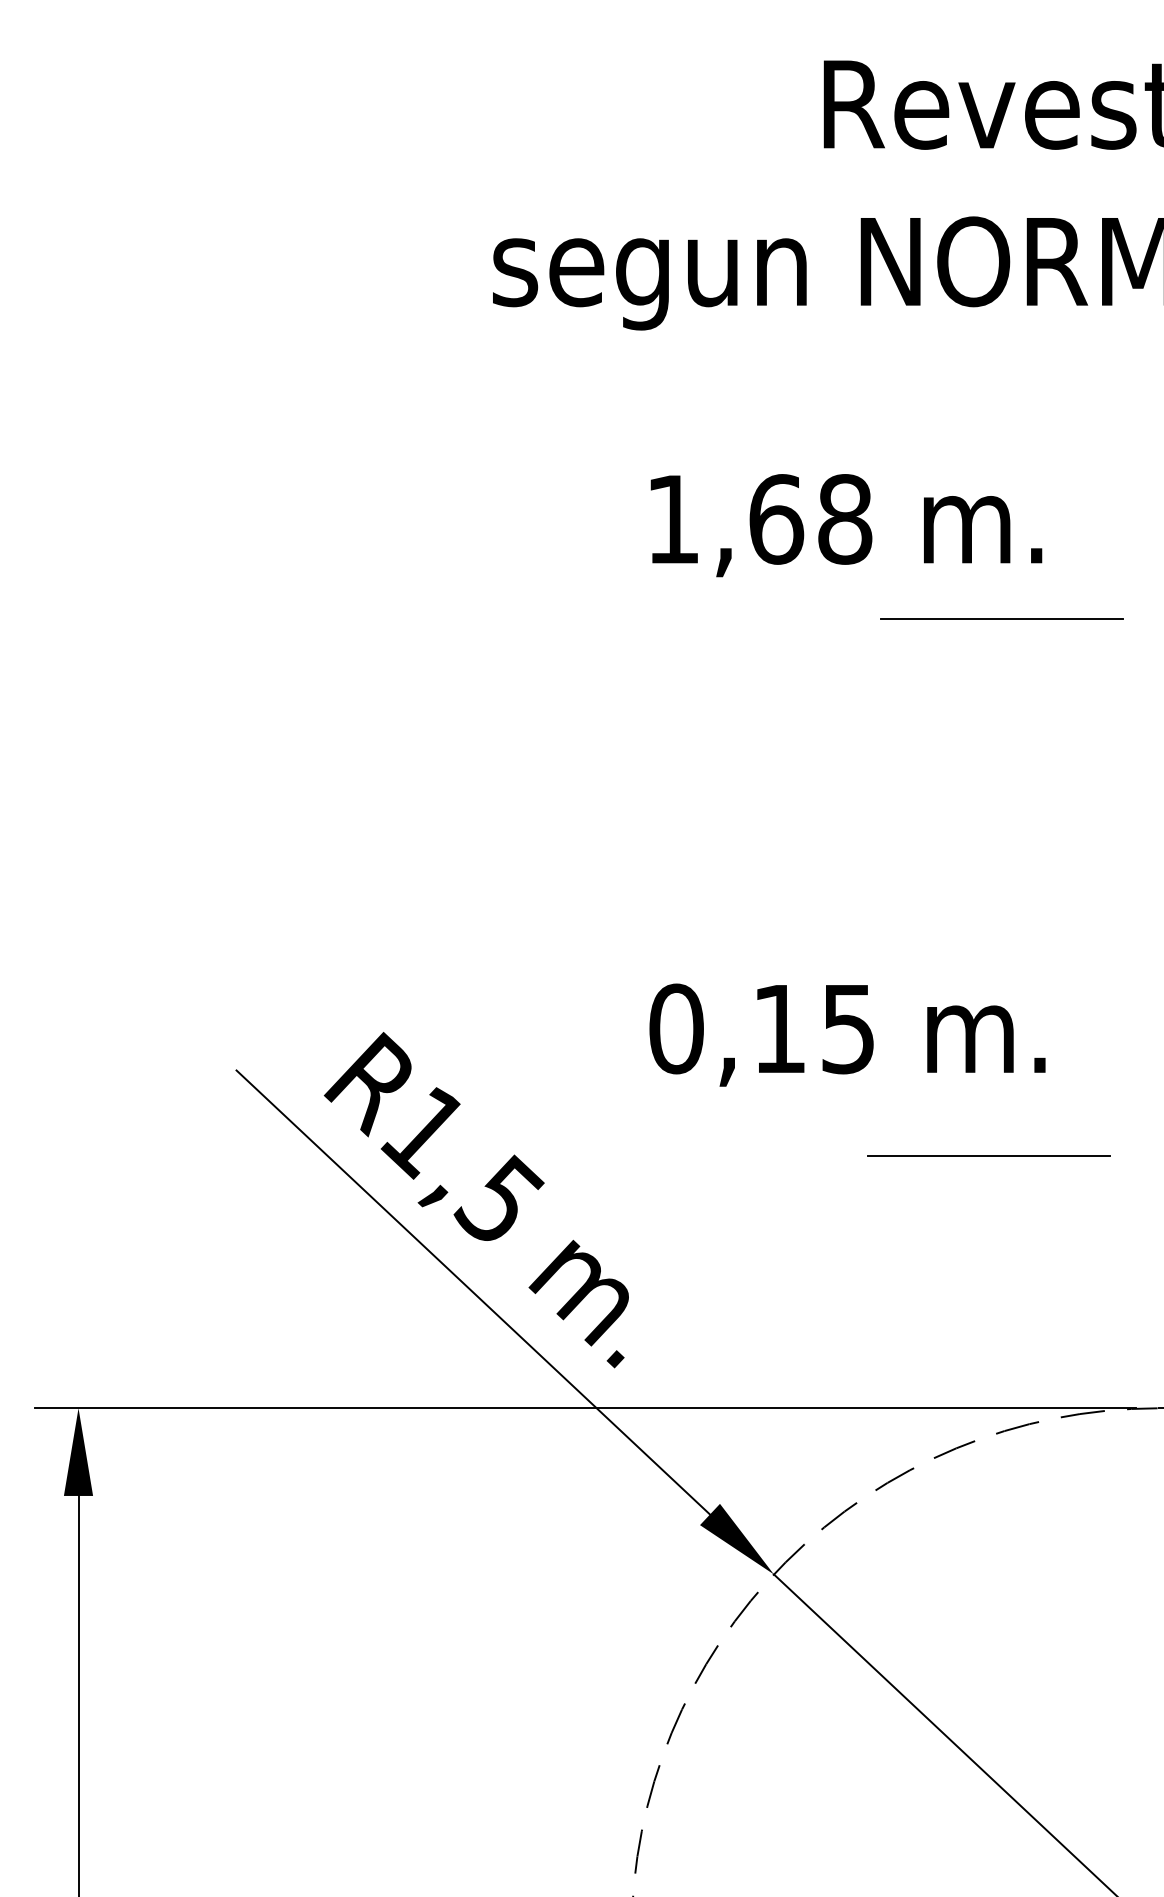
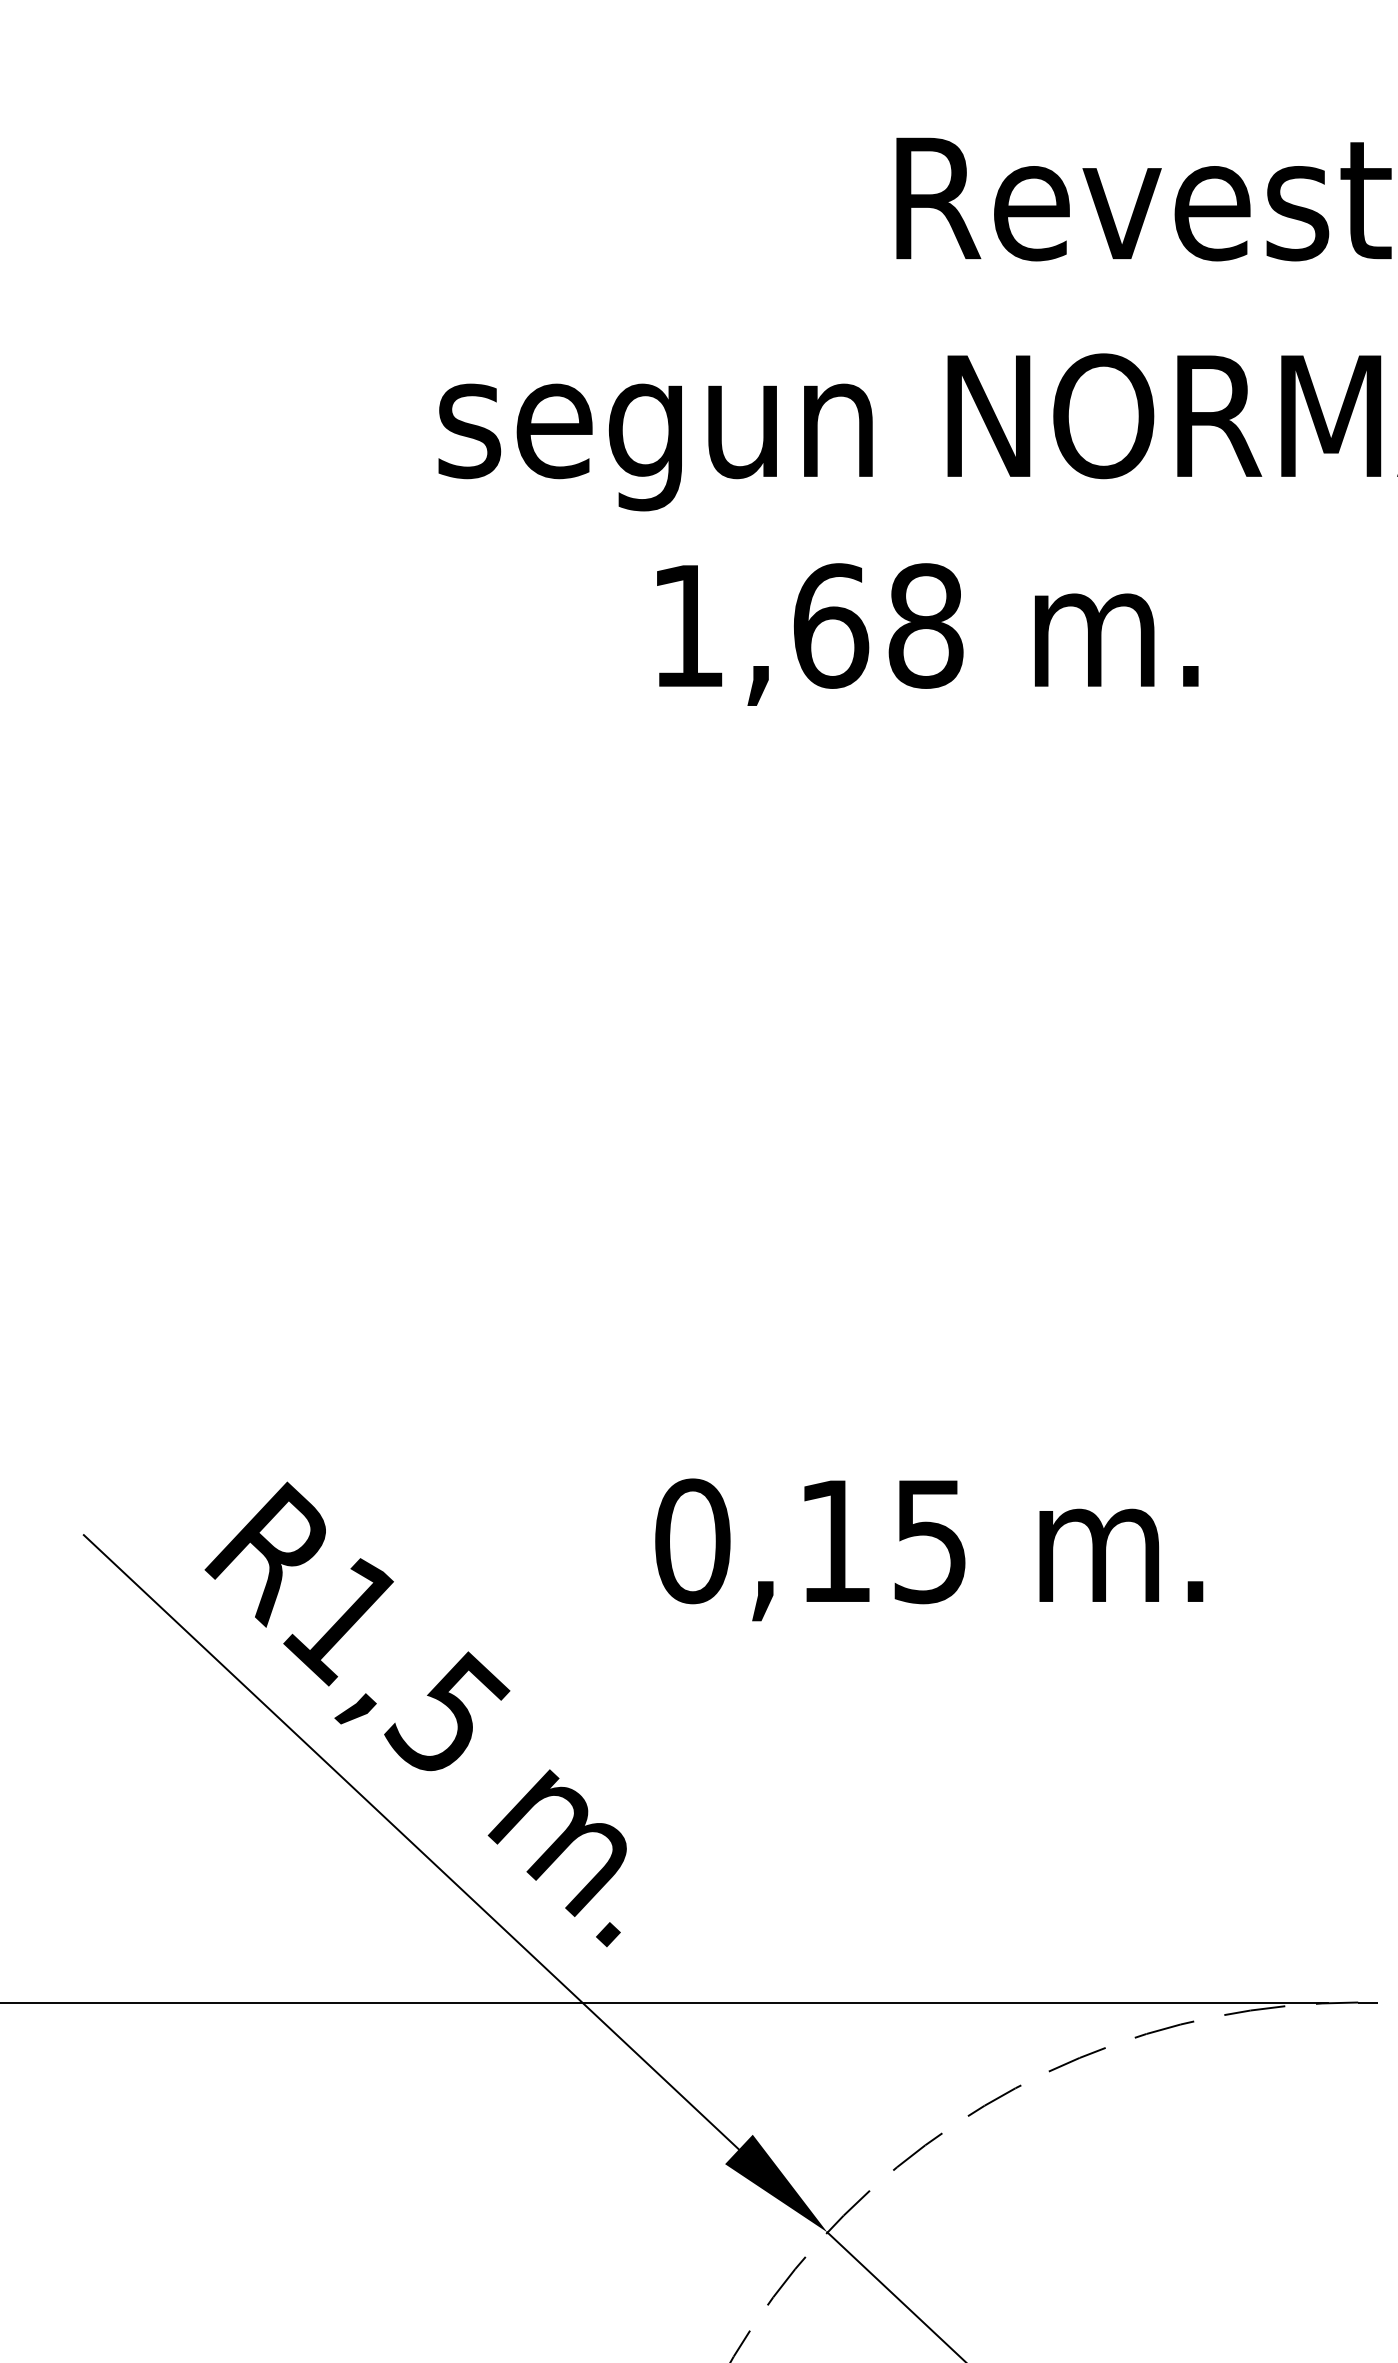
text: (846, 525) -> (927, 634), moved
line: (1001, 618) -> (1142, 909), removed
text: (847, 1034) -> (929, 1548), moved
line: (988, 1156) -> (1124, 1654), removed

